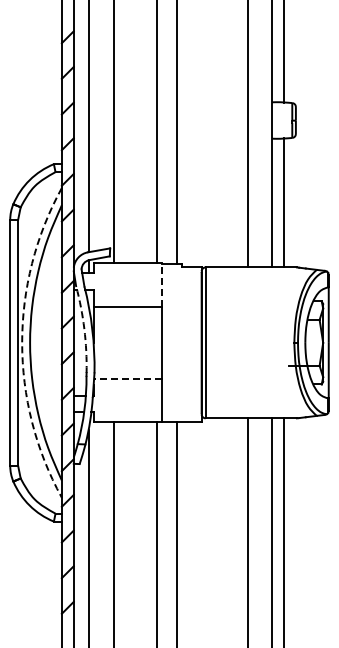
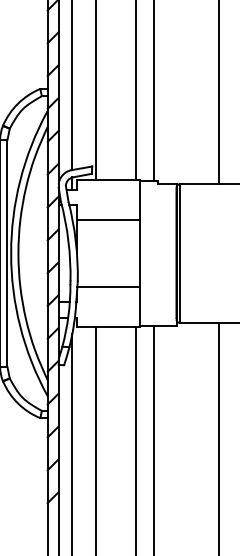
line: (161, 284) -> (139, 199), dashed -> solid
arc: (84, 329) -> (68, 241), dashed -> solid
arc: (22, 342) -> (11, 253), dashed -> solid
line: (128, 379) -> (109, 287), dashed -> solid

